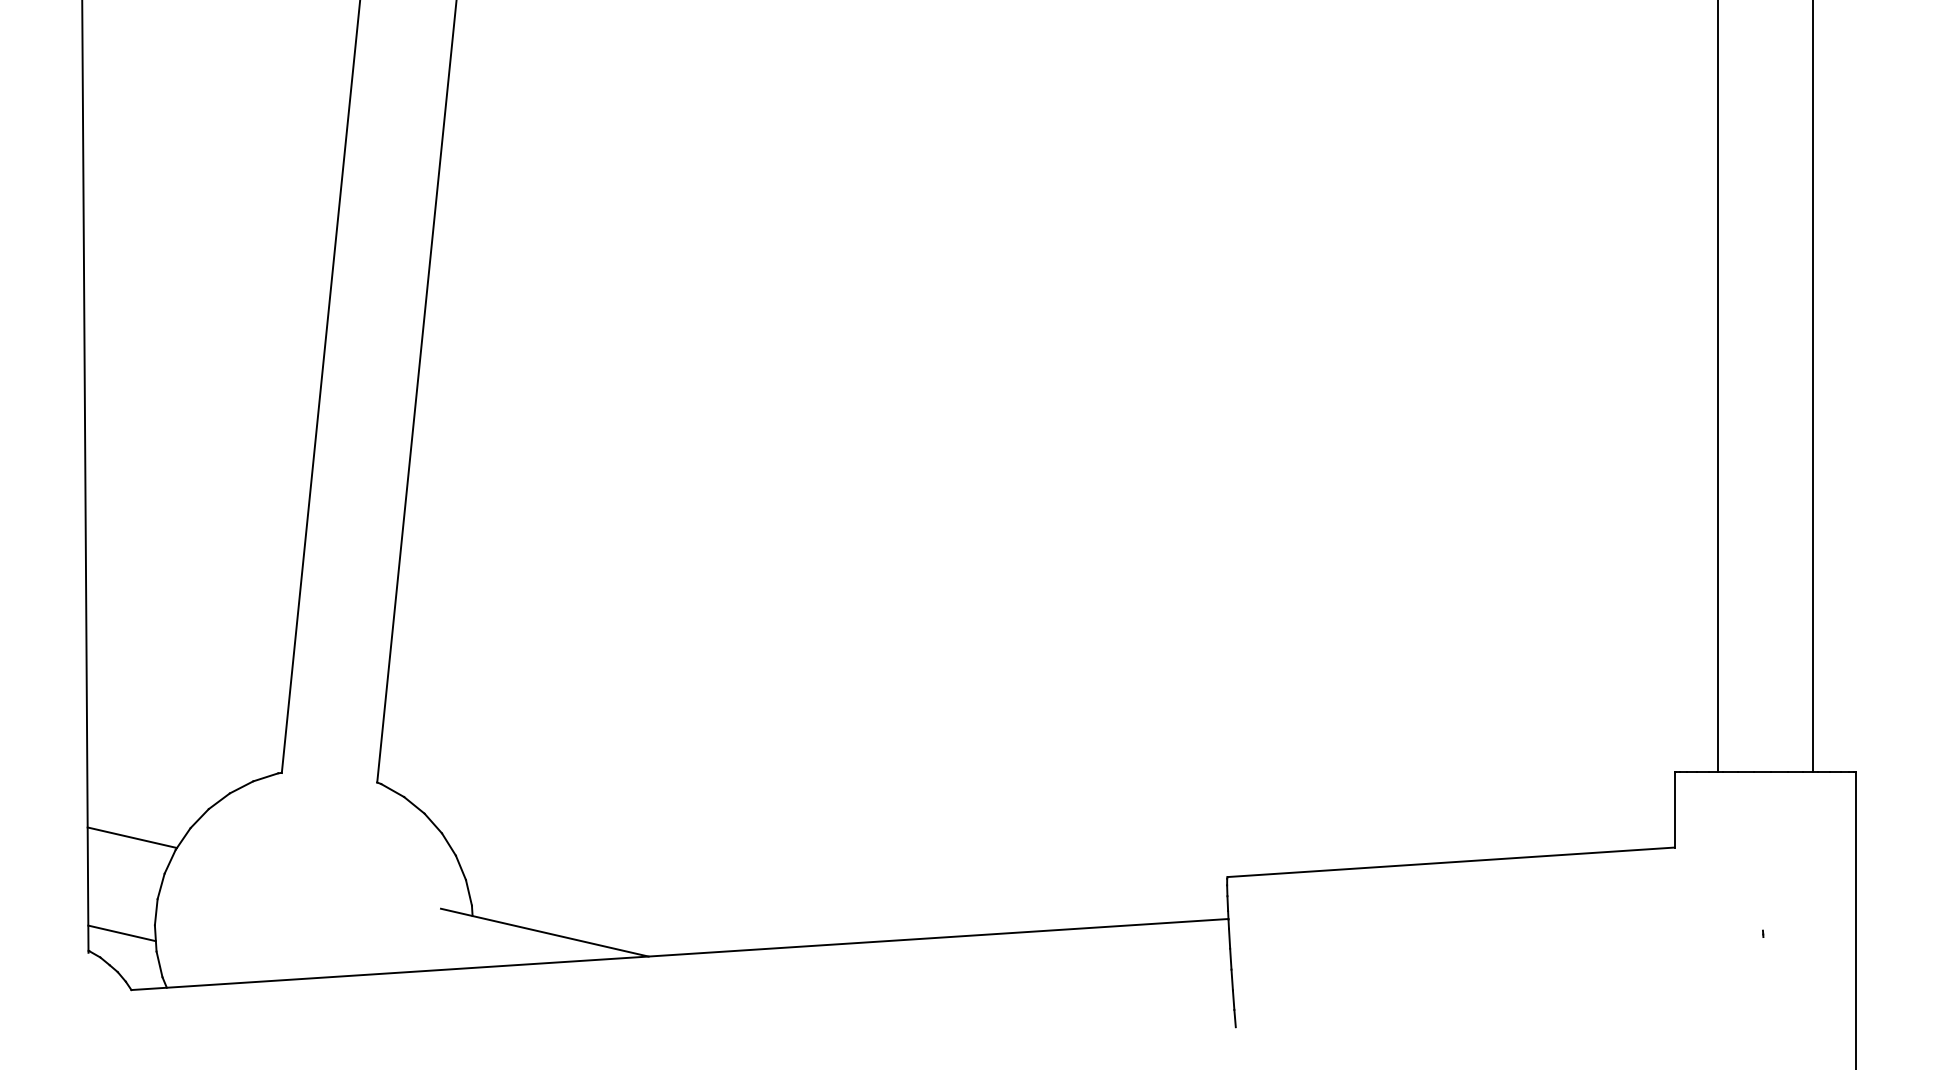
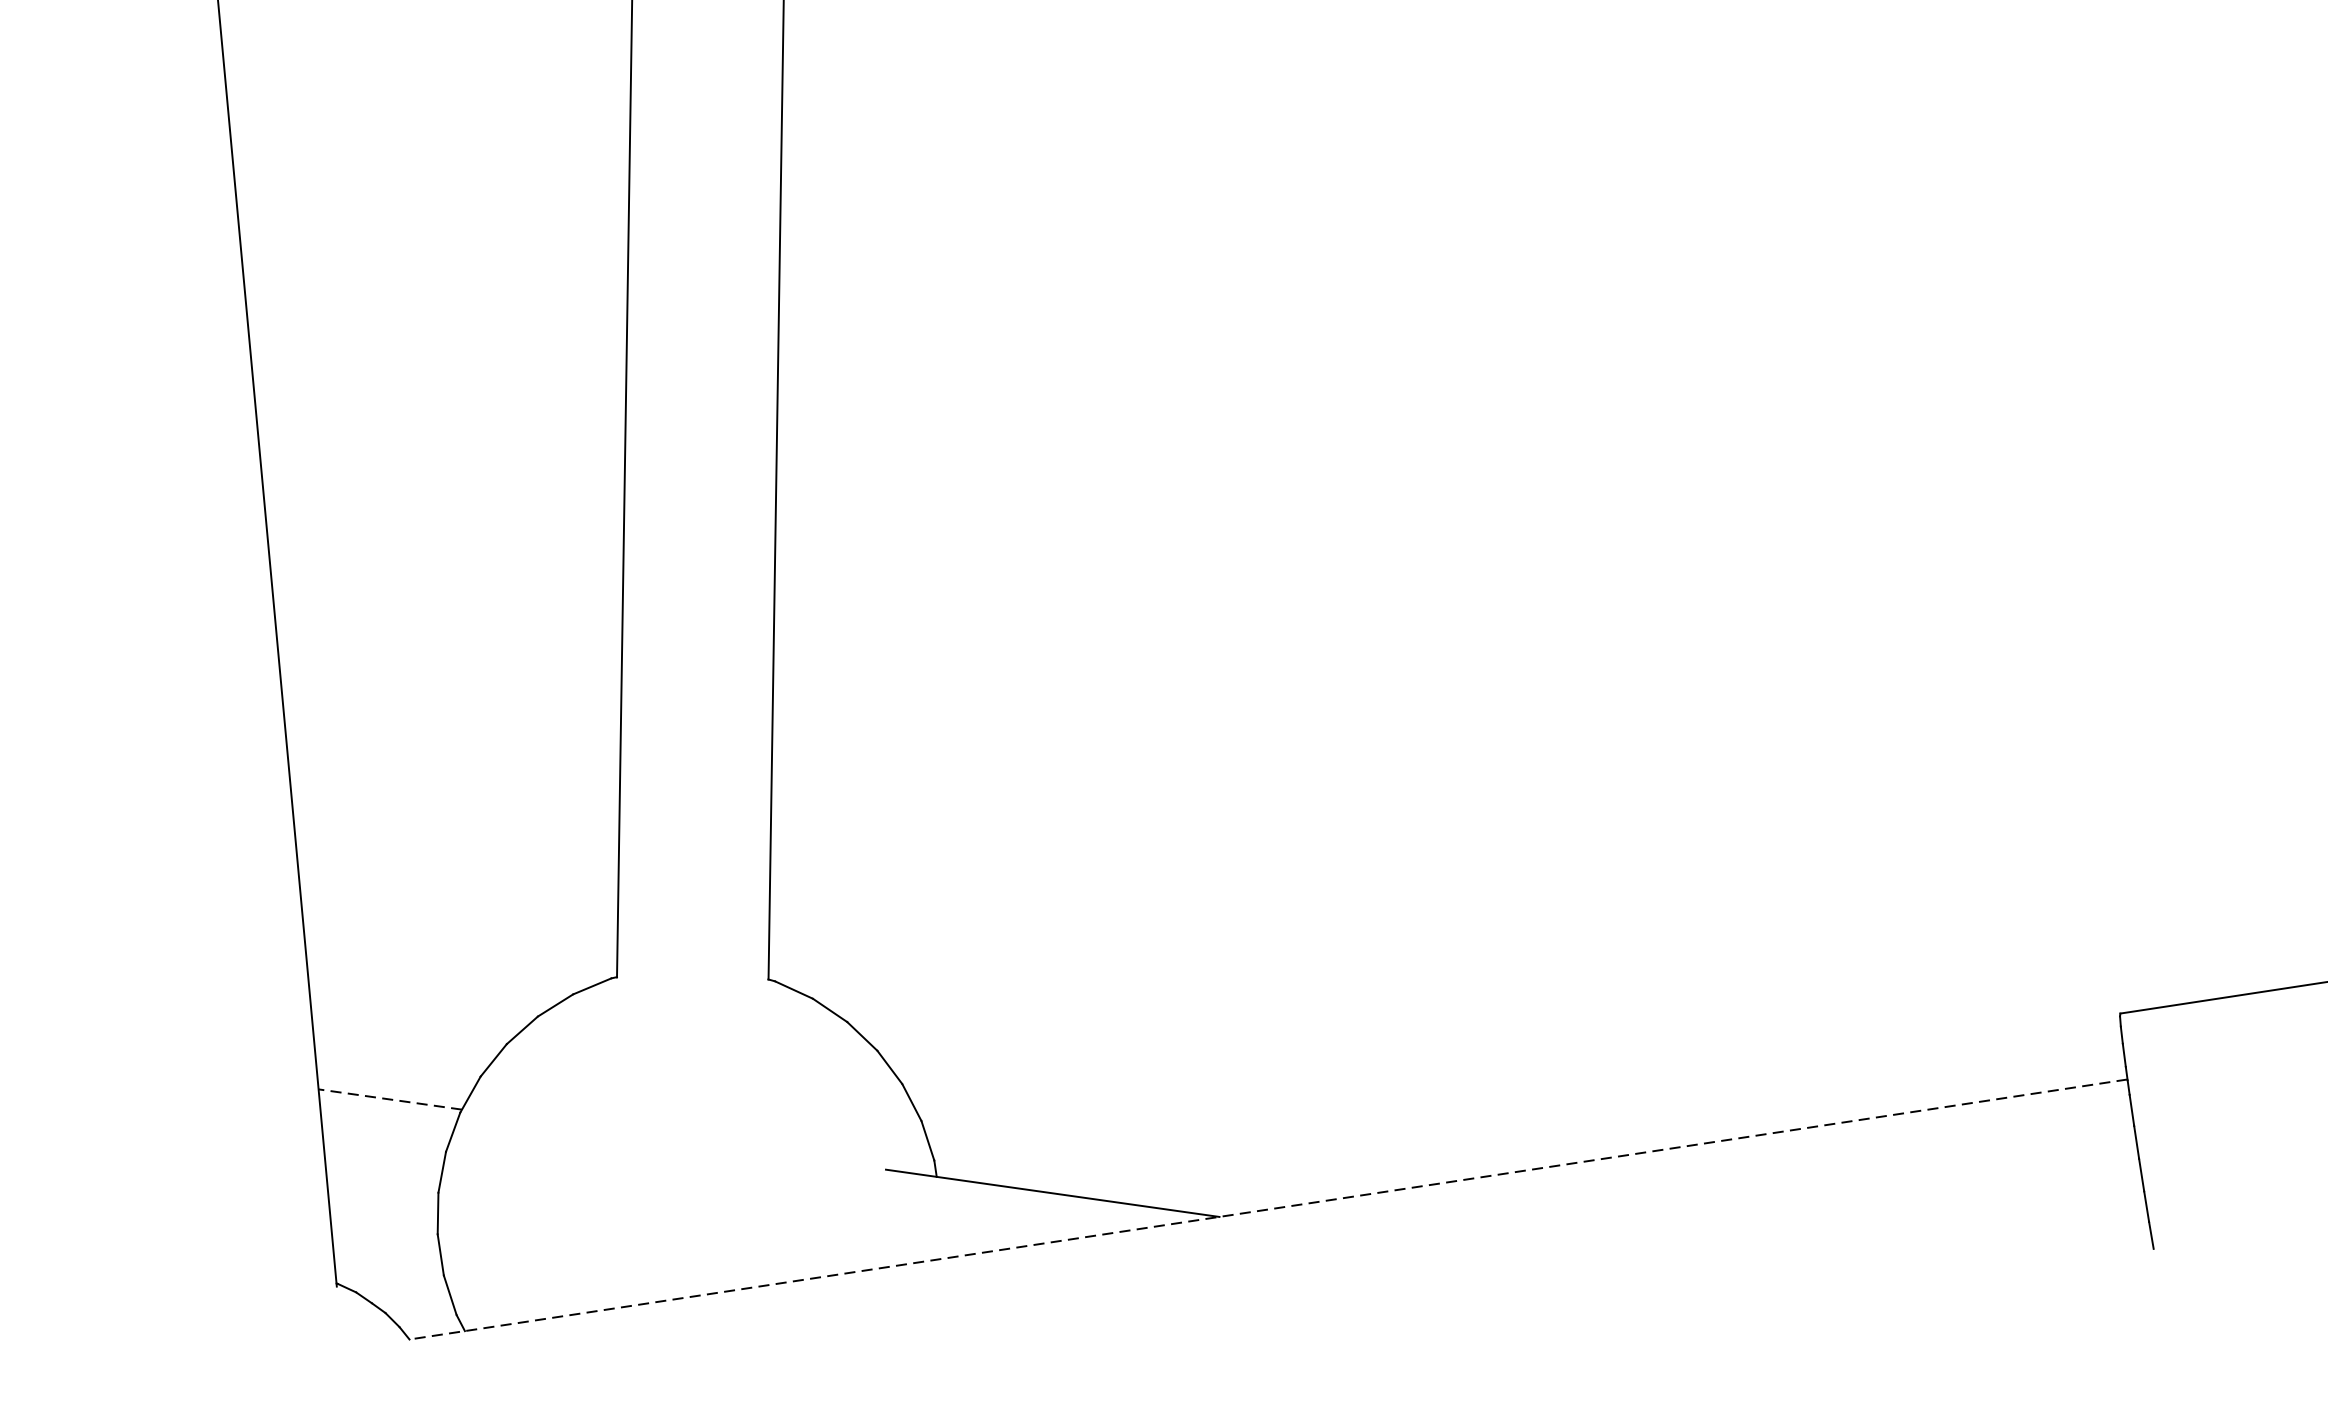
line: (132, 837) -> (390, 1099), solid -> dashed
line: (121, 933) -> (386, 1251), removed
line: (679, 954) -> (1267, 1209), solid -> dashed

